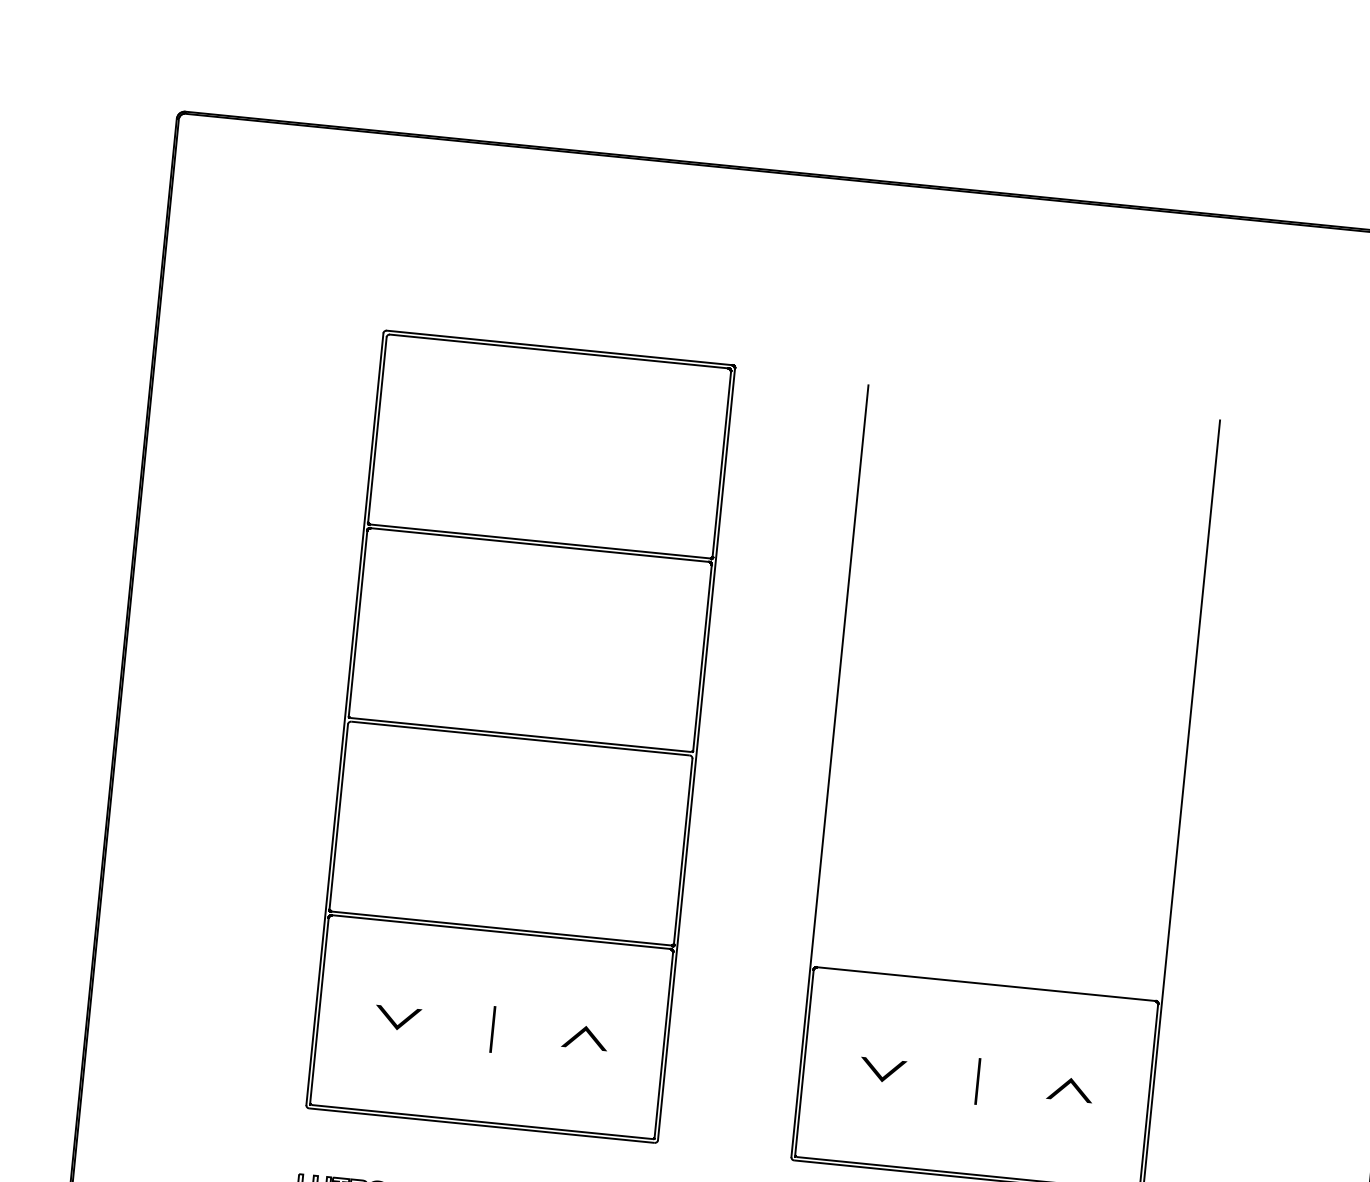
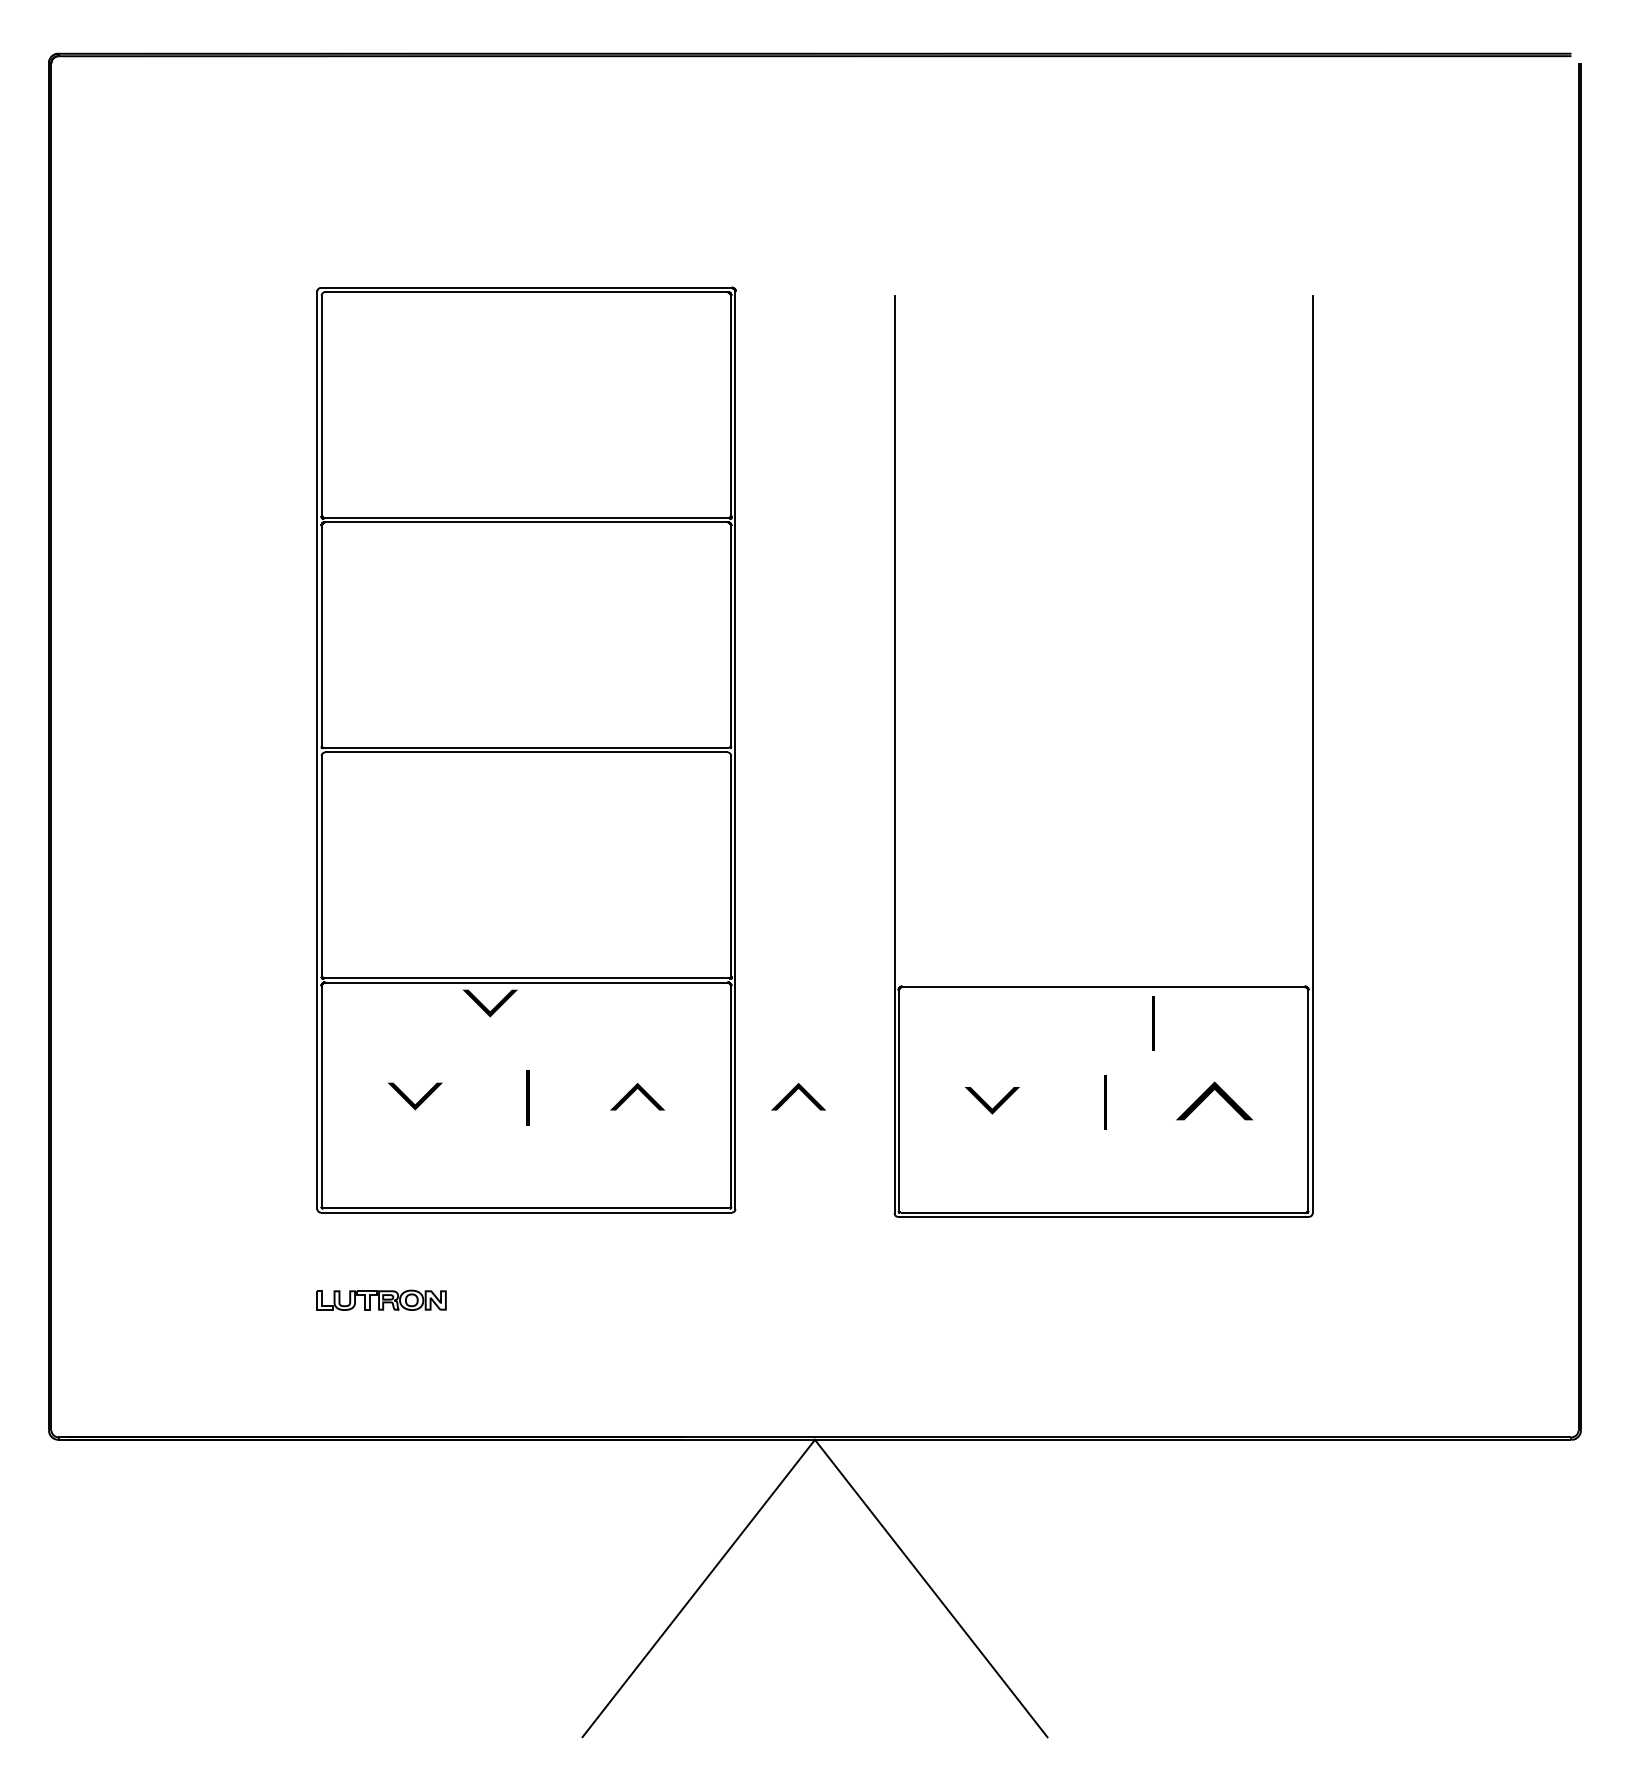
part: (469, 946) -> (490, 1003), added
line: (1025, 1019) -> (1153, 1023), added
part: (720, 1050) -> (798, 1096), added
part: (1069, 1089) -> (1214, 1100), size x1.4

